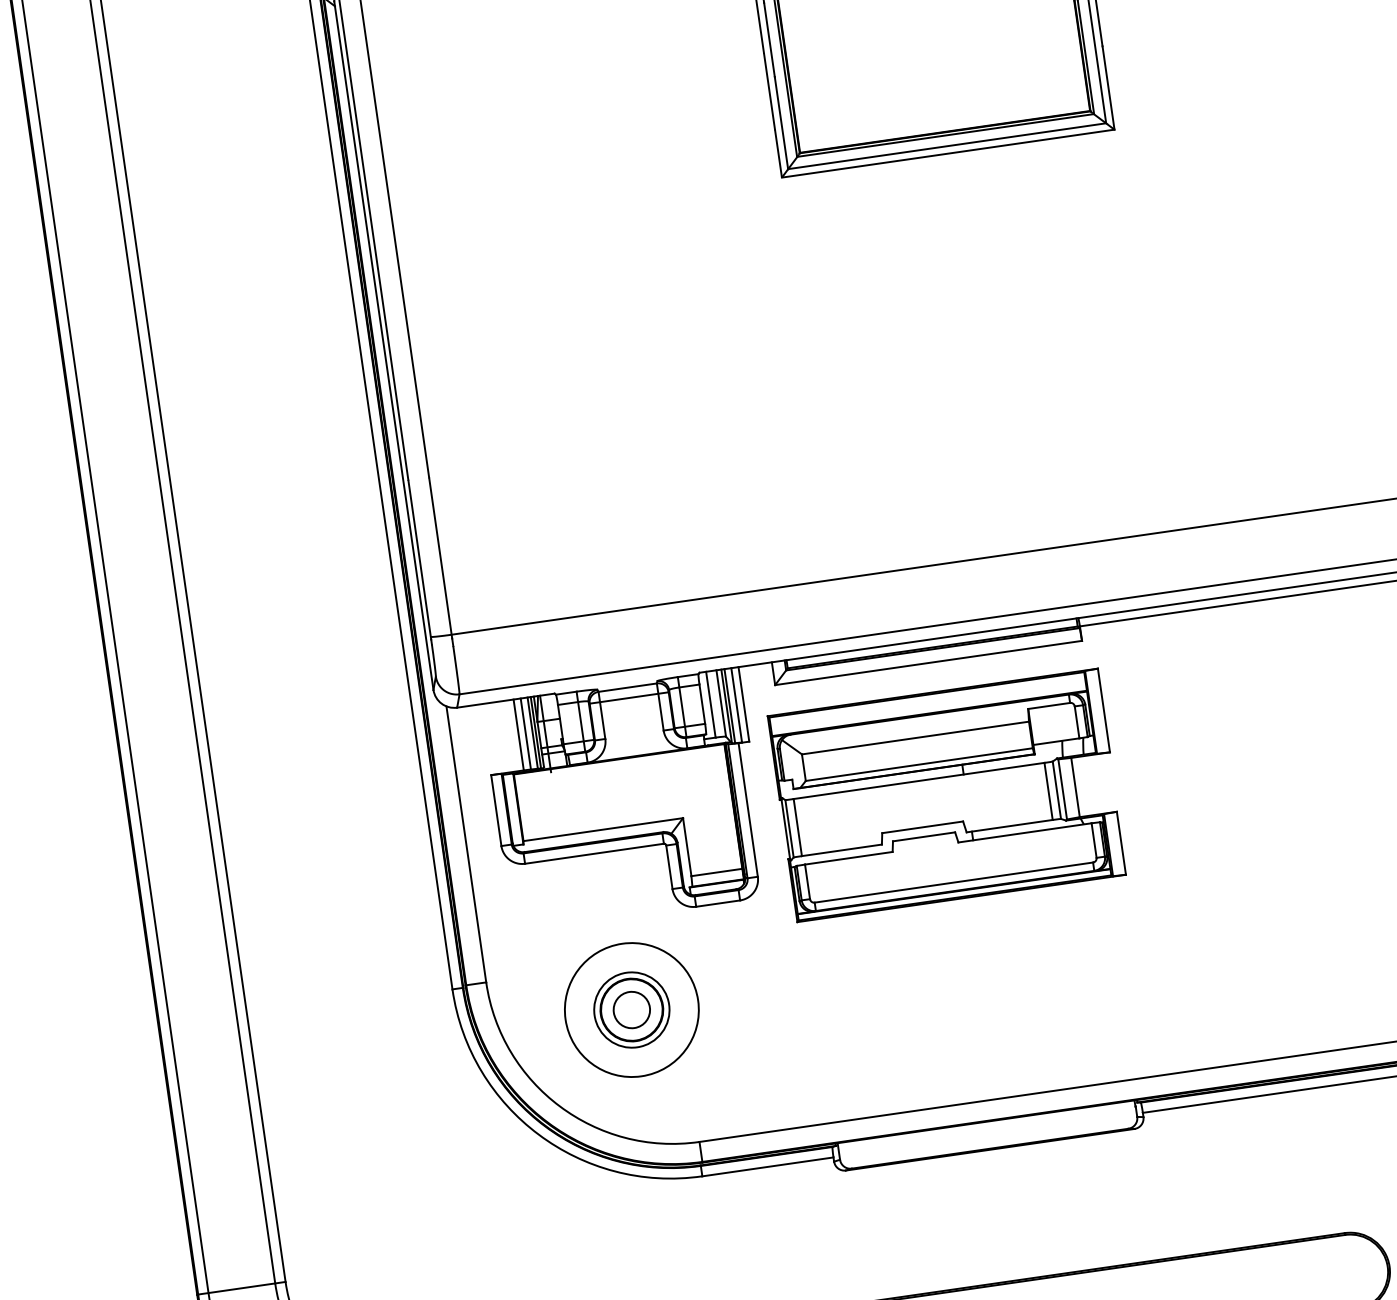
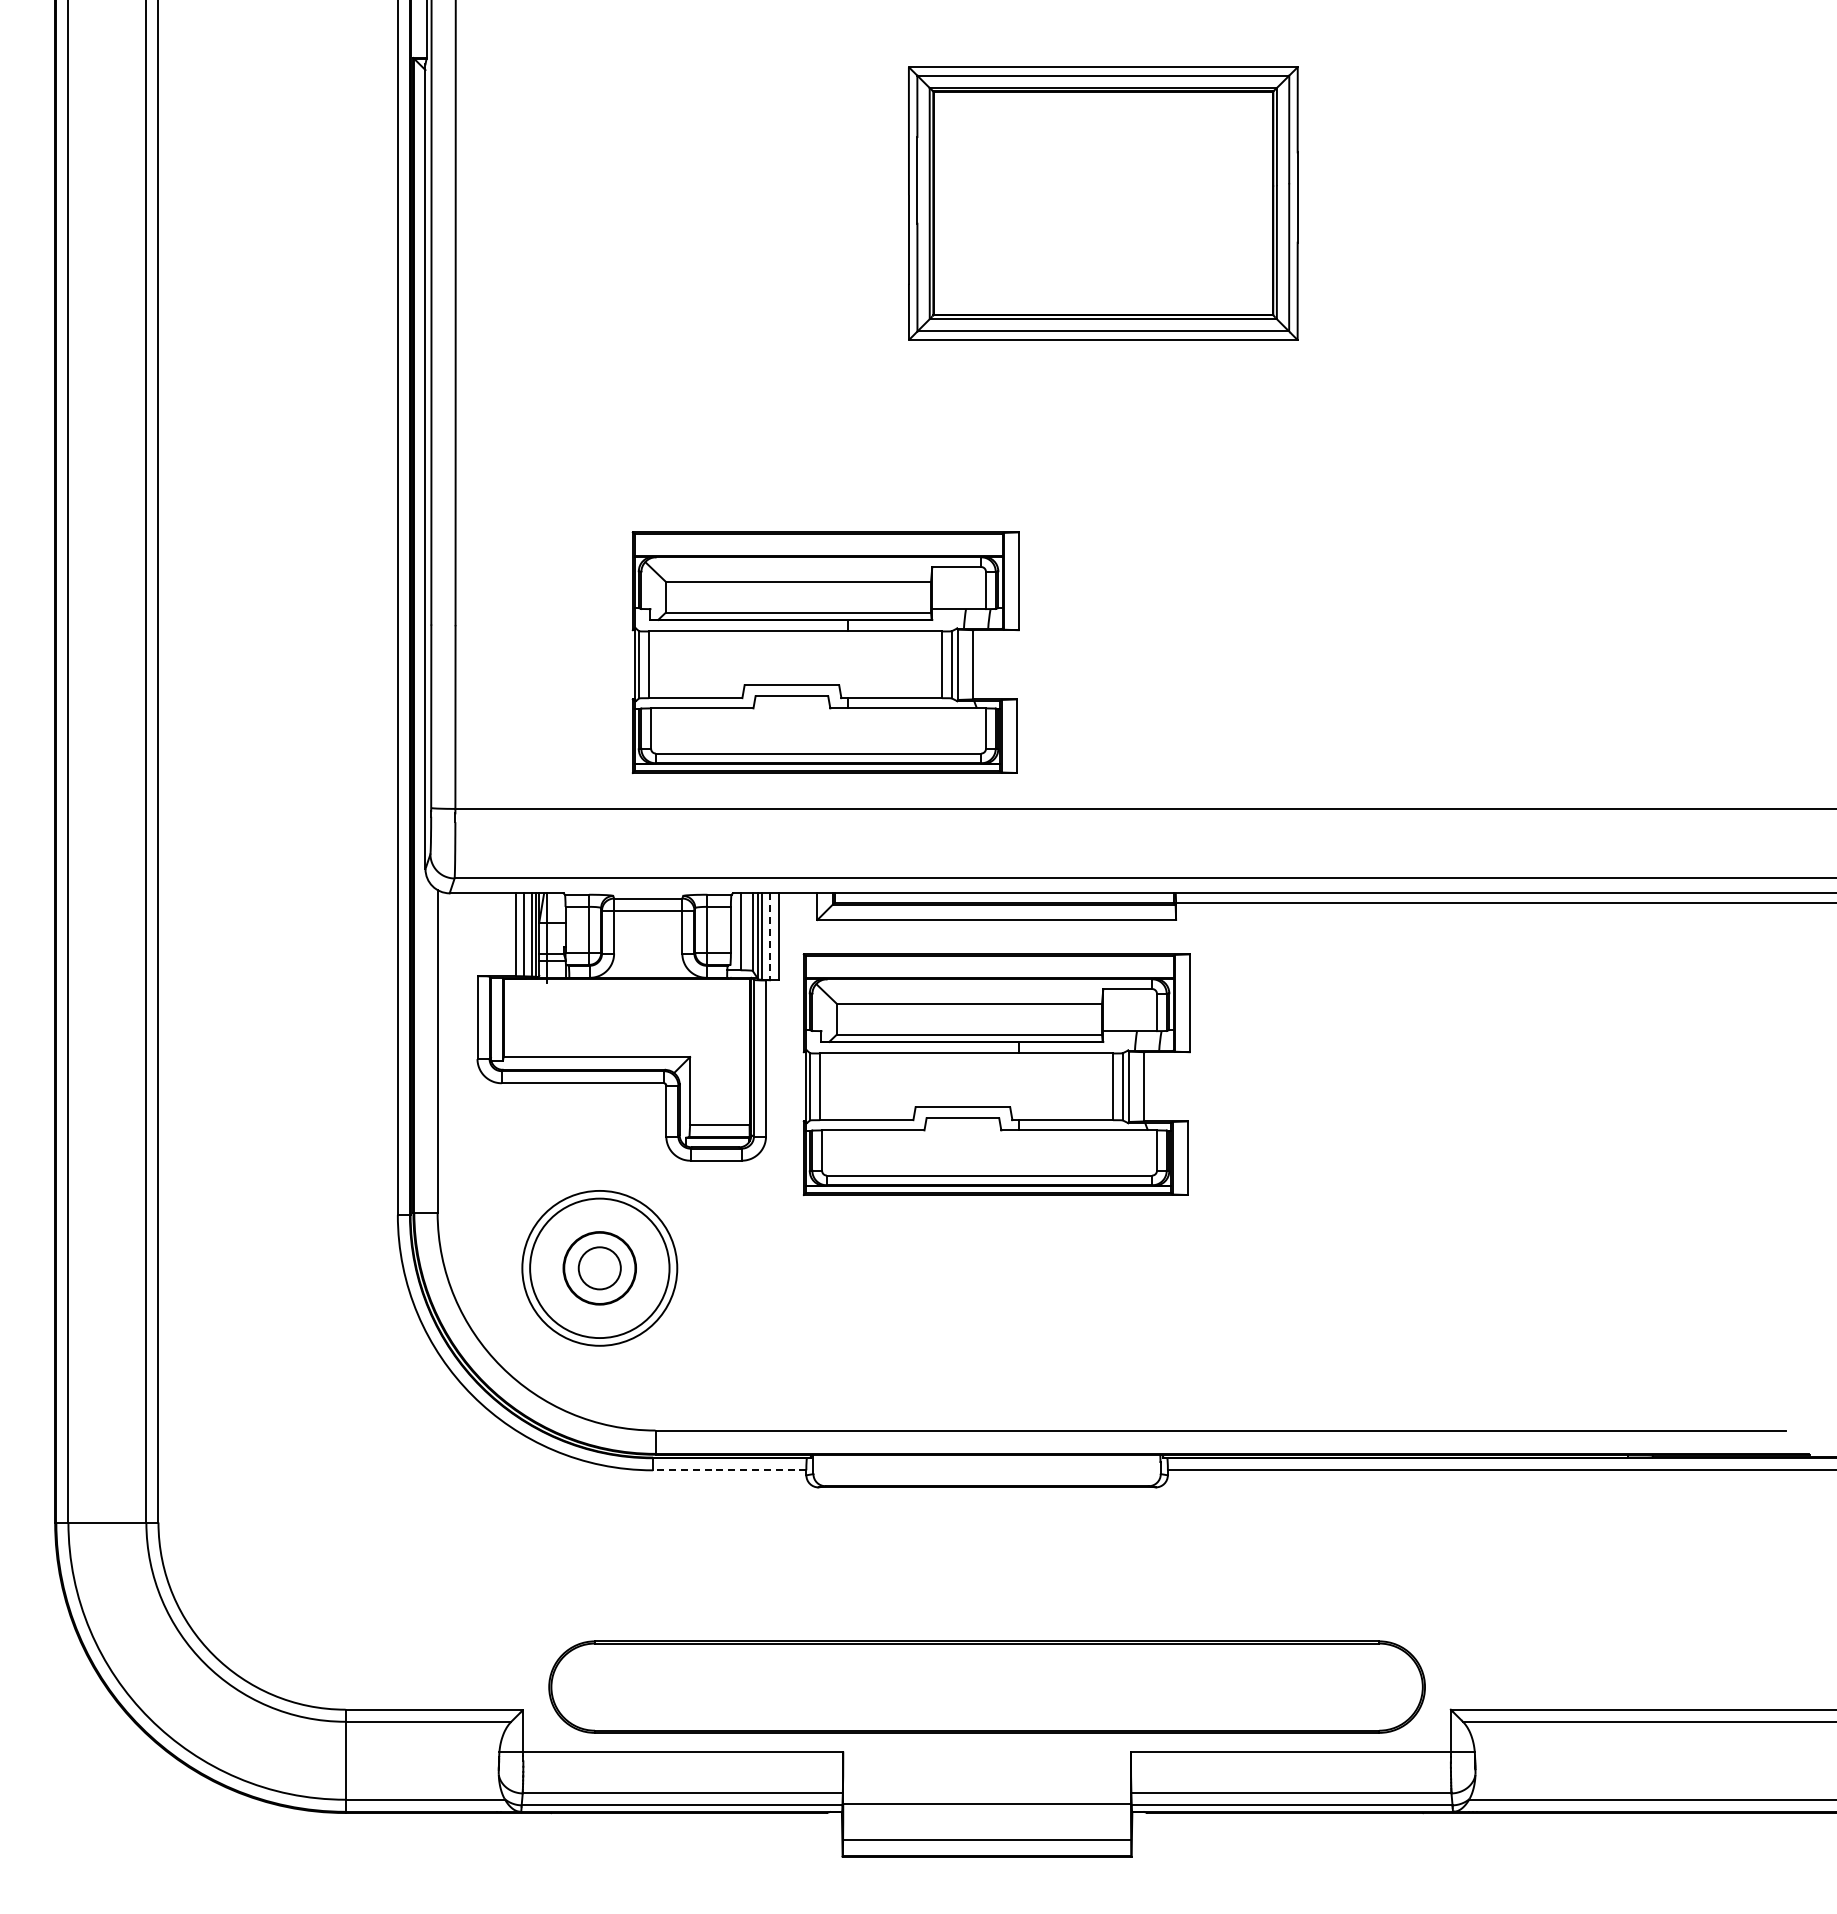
part: (749, 455) -> (825, 652), added
line: (737, 705) -> (770, 937), solid -> dashed
circle: (631, 1009) -> (599, 1267), size x1.6
line: (767, 1167) -> (729, 1470), solid -> dashed

